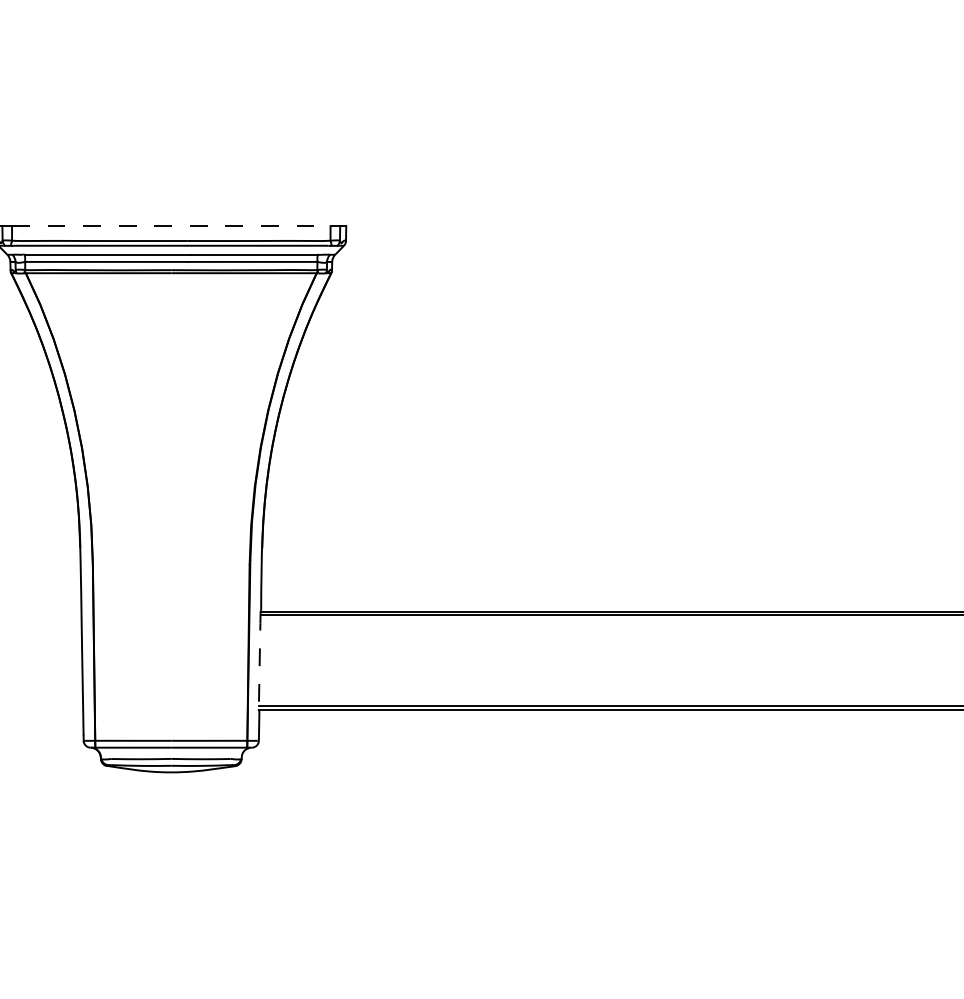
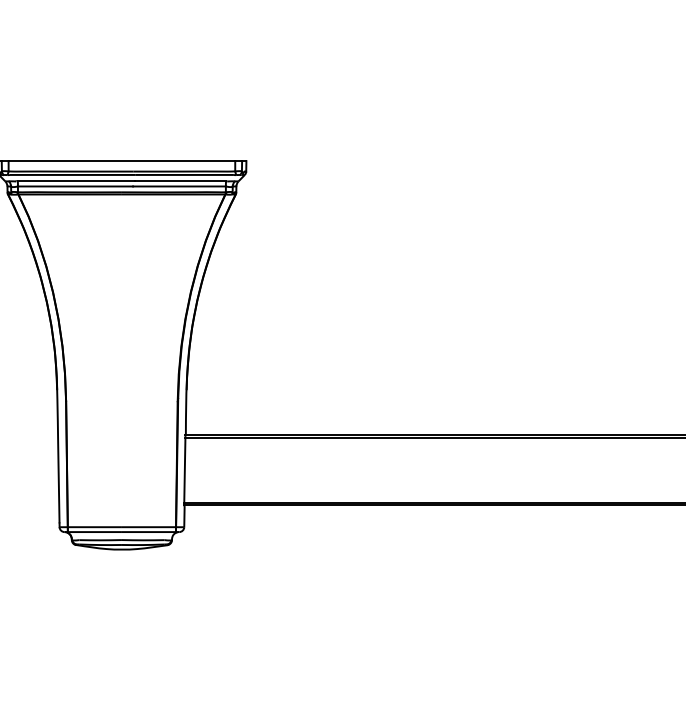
line: (171, 226) -> (122, 161), dashed -> solid
line: (259, 661) -> (184, 470), dashed -> solid

